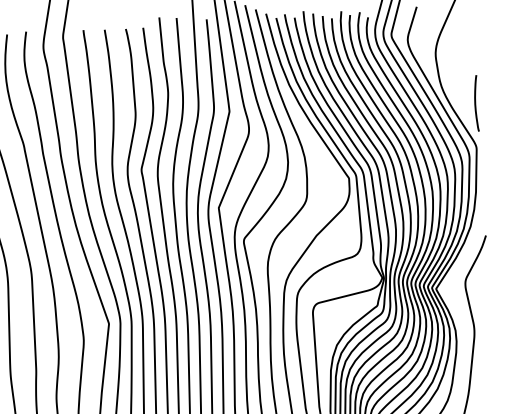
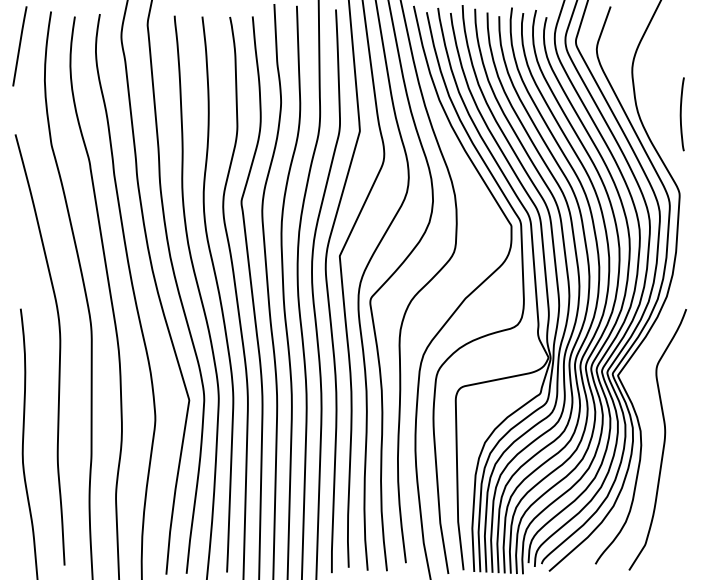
curve: (475, 103) -> (681, 114), moved

